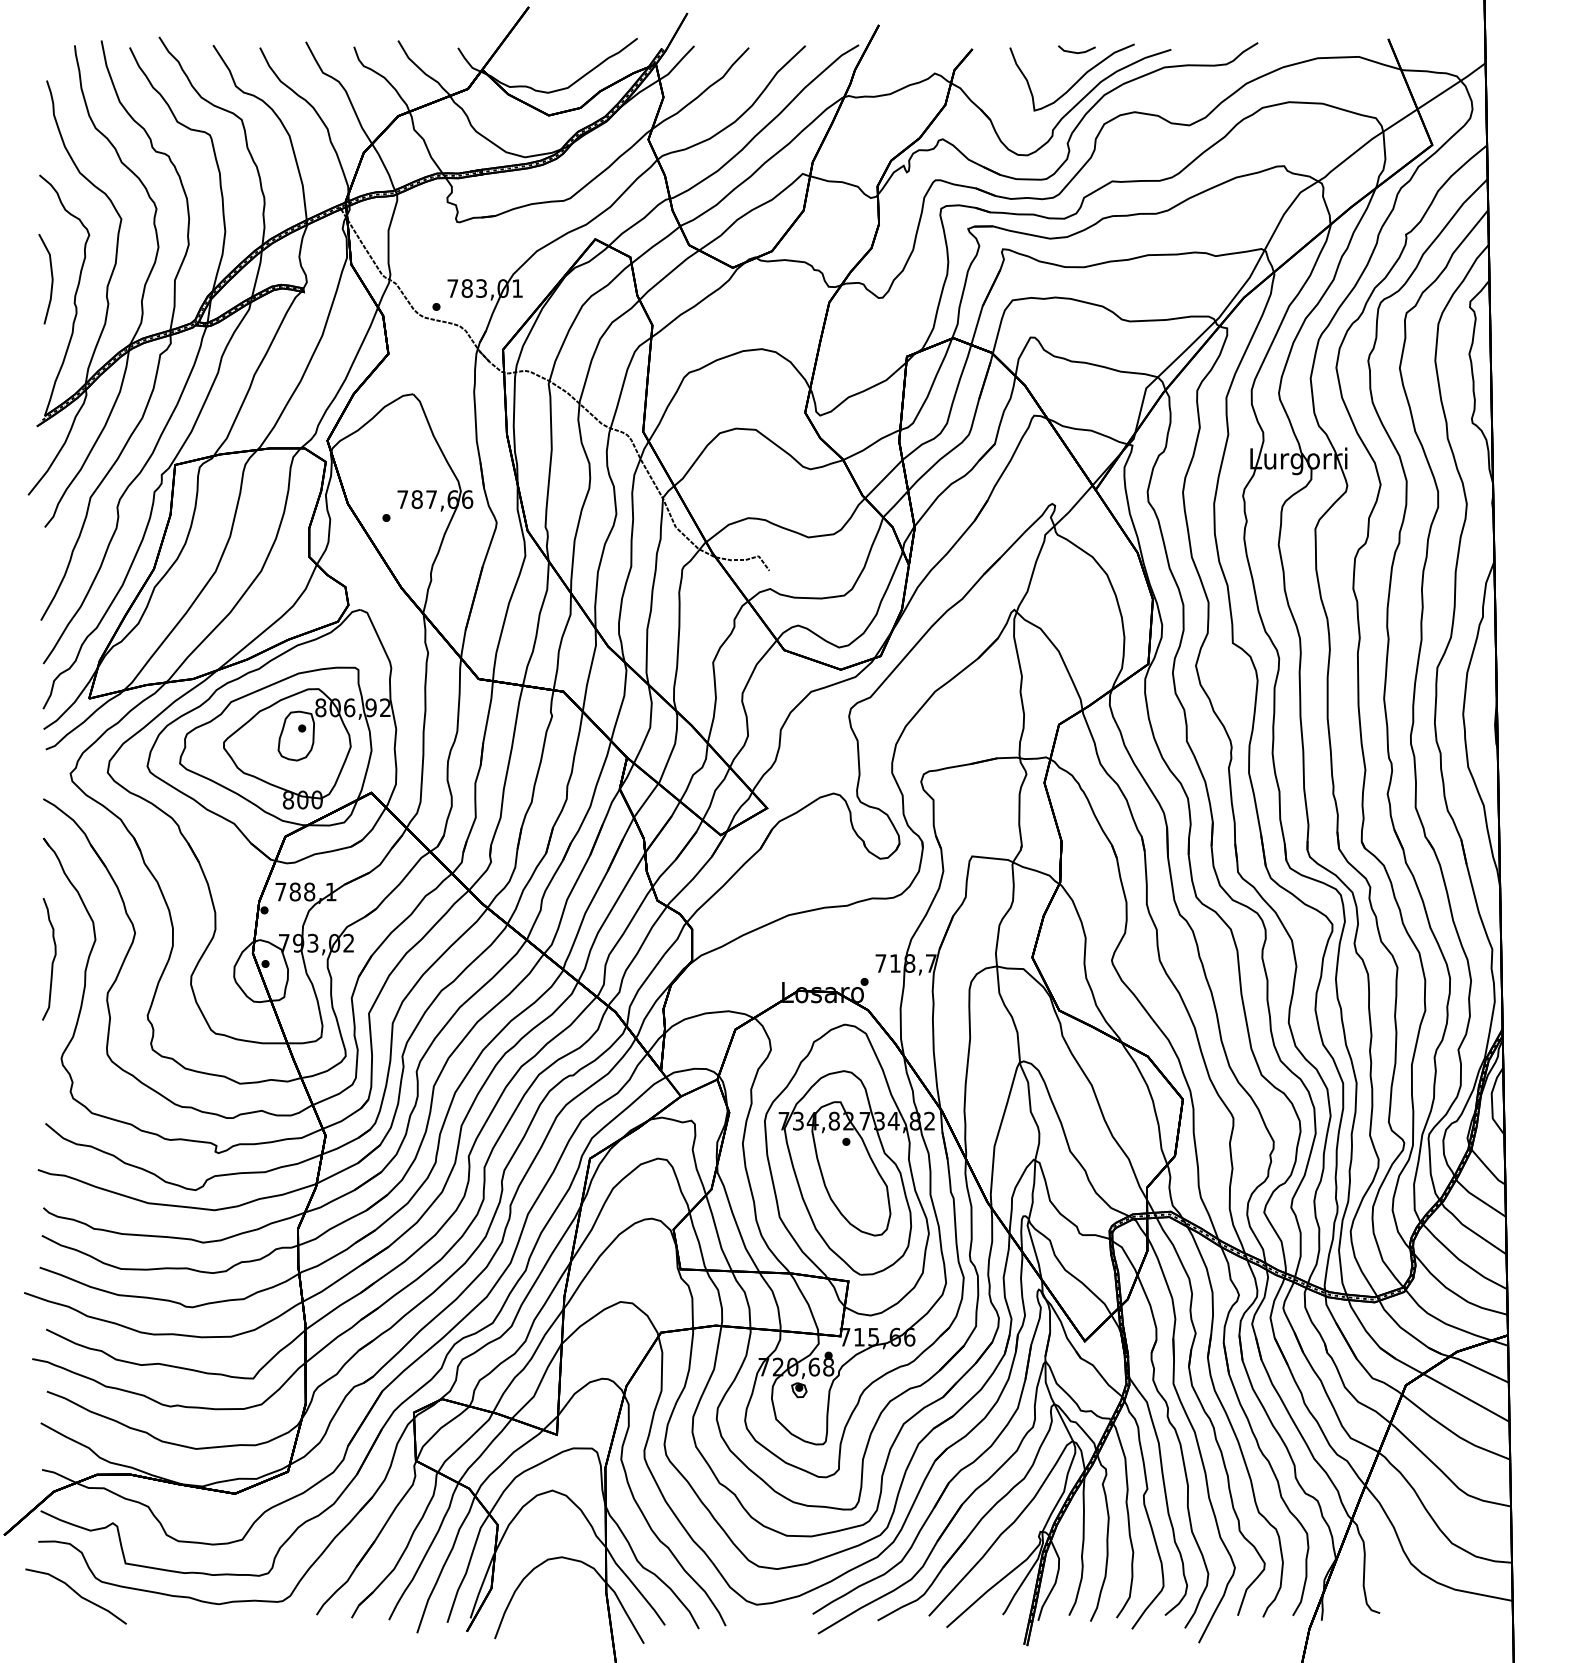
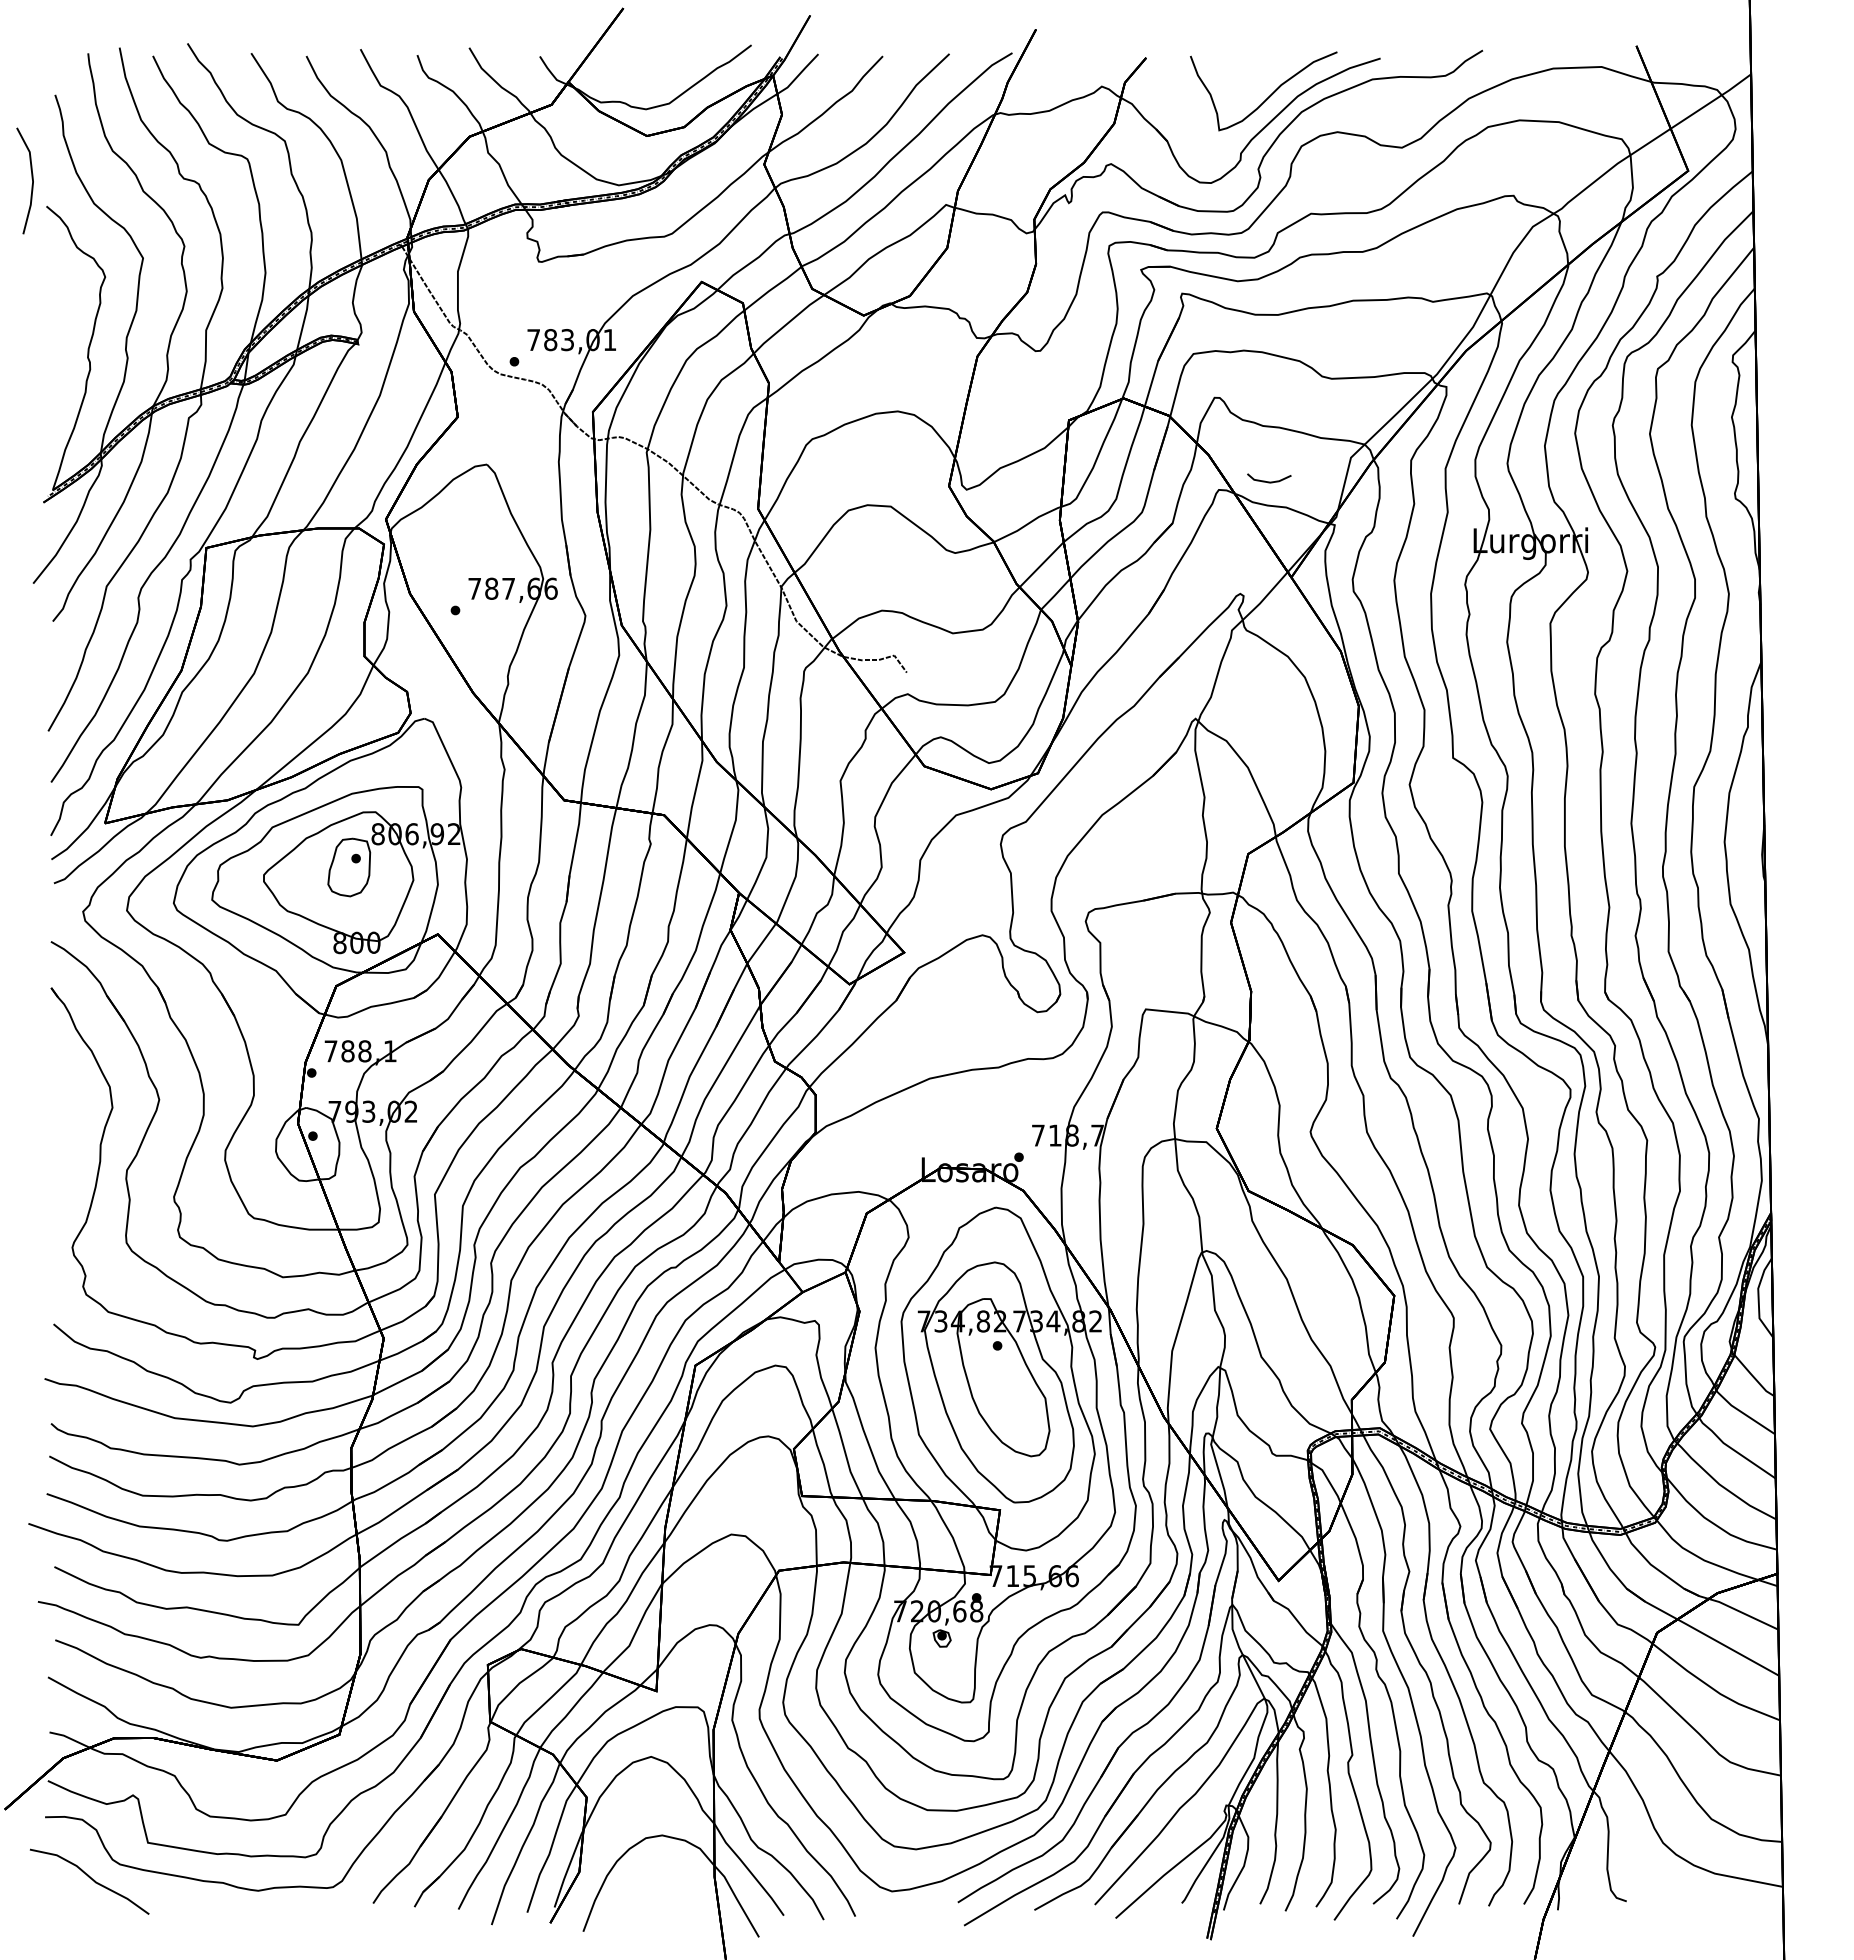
curve: (1077, 52) -> (1269, 481), moved
line: (51, 277) -> (31, 178), moved
curve: (53, 959) -> (62, 1130), removed

